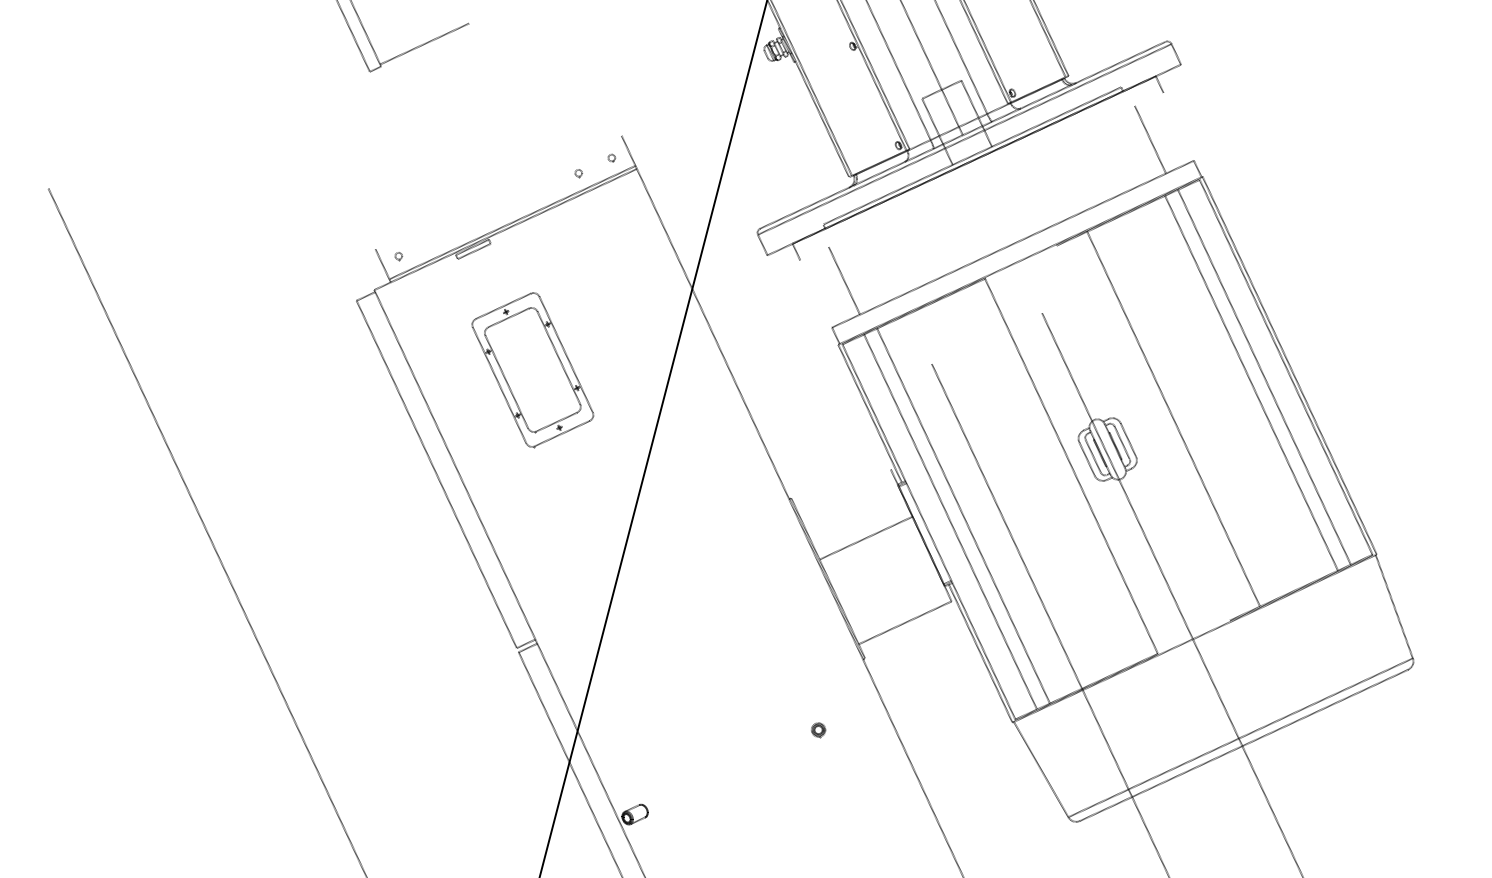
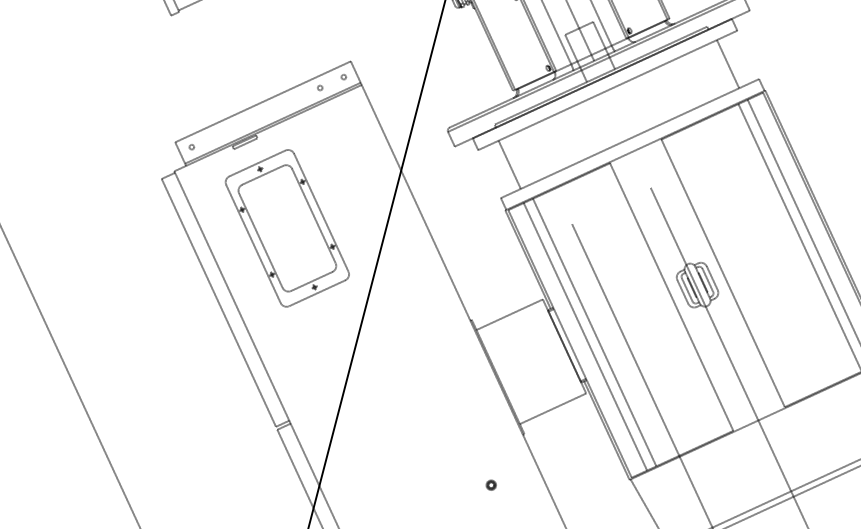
line: (981, 176) -> (607, 90), added
line: (498, 192) -> (262, 101), added
part: (532, 369) -> (287, 228), size x1.43
line: (1173, 418) -> (723, 272), moved
line: (865, 537) -> (509, 314), moved

